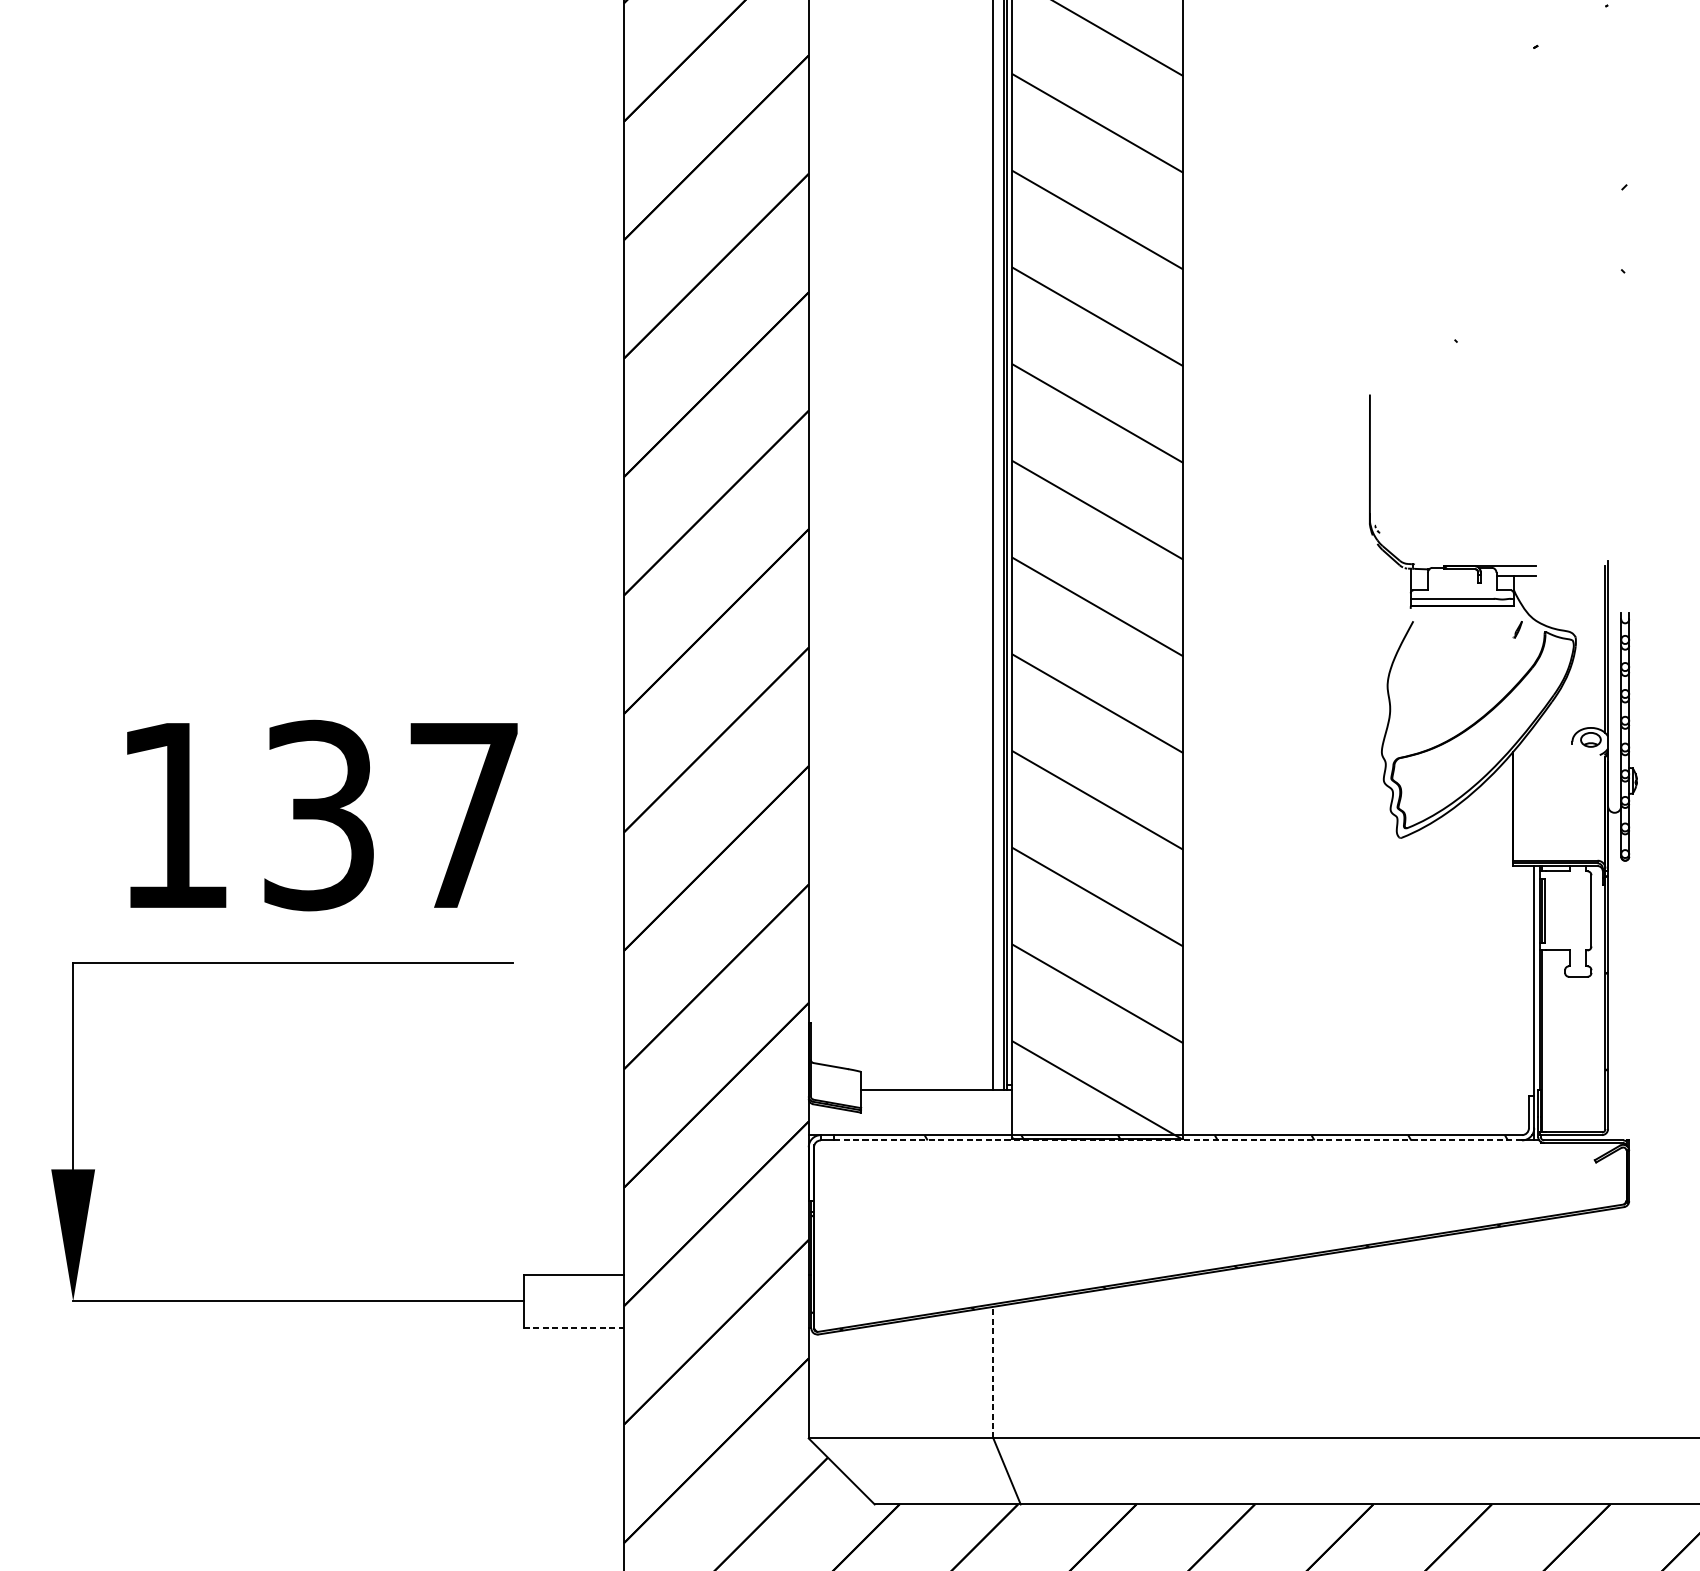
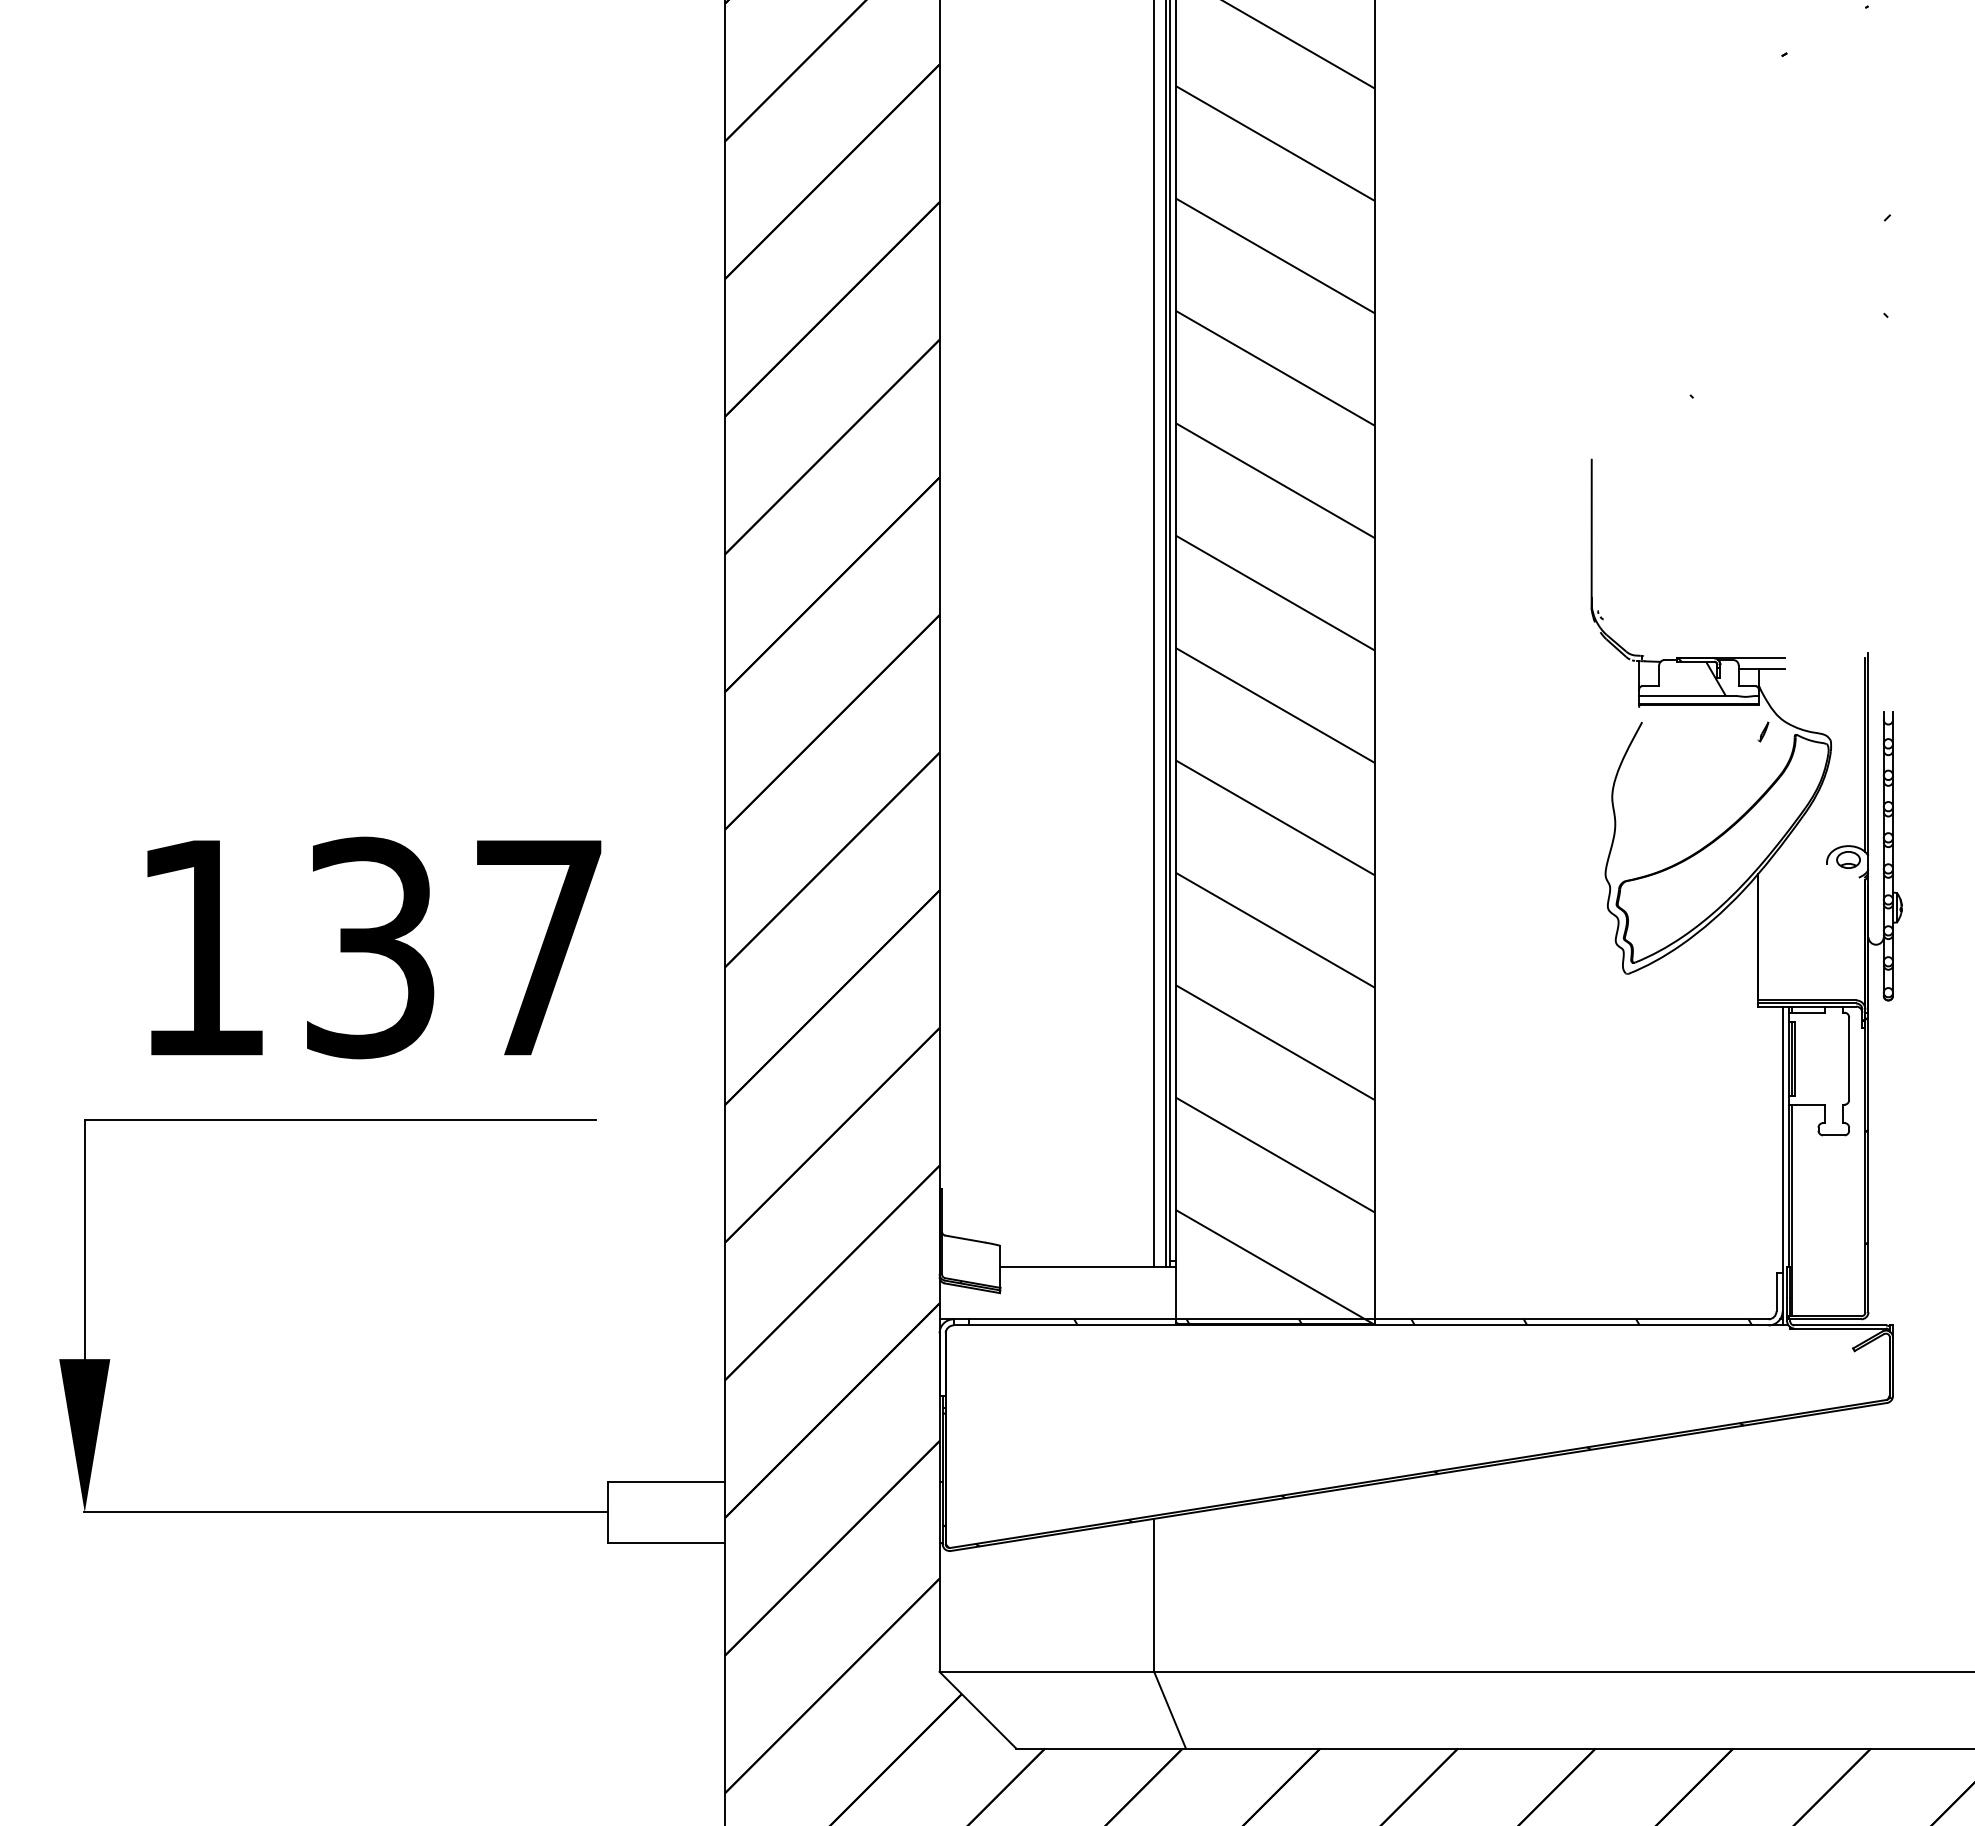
hatch: (1476, 583) -> (1715, 678), added
line: (1177, 1140) -> (1368, 1325), dashed -> solid
line: (574, 1328) -> (667, 1543), dashed -> solid
line: (993, 1372) -> (1154, 1595), dashed -> solid

